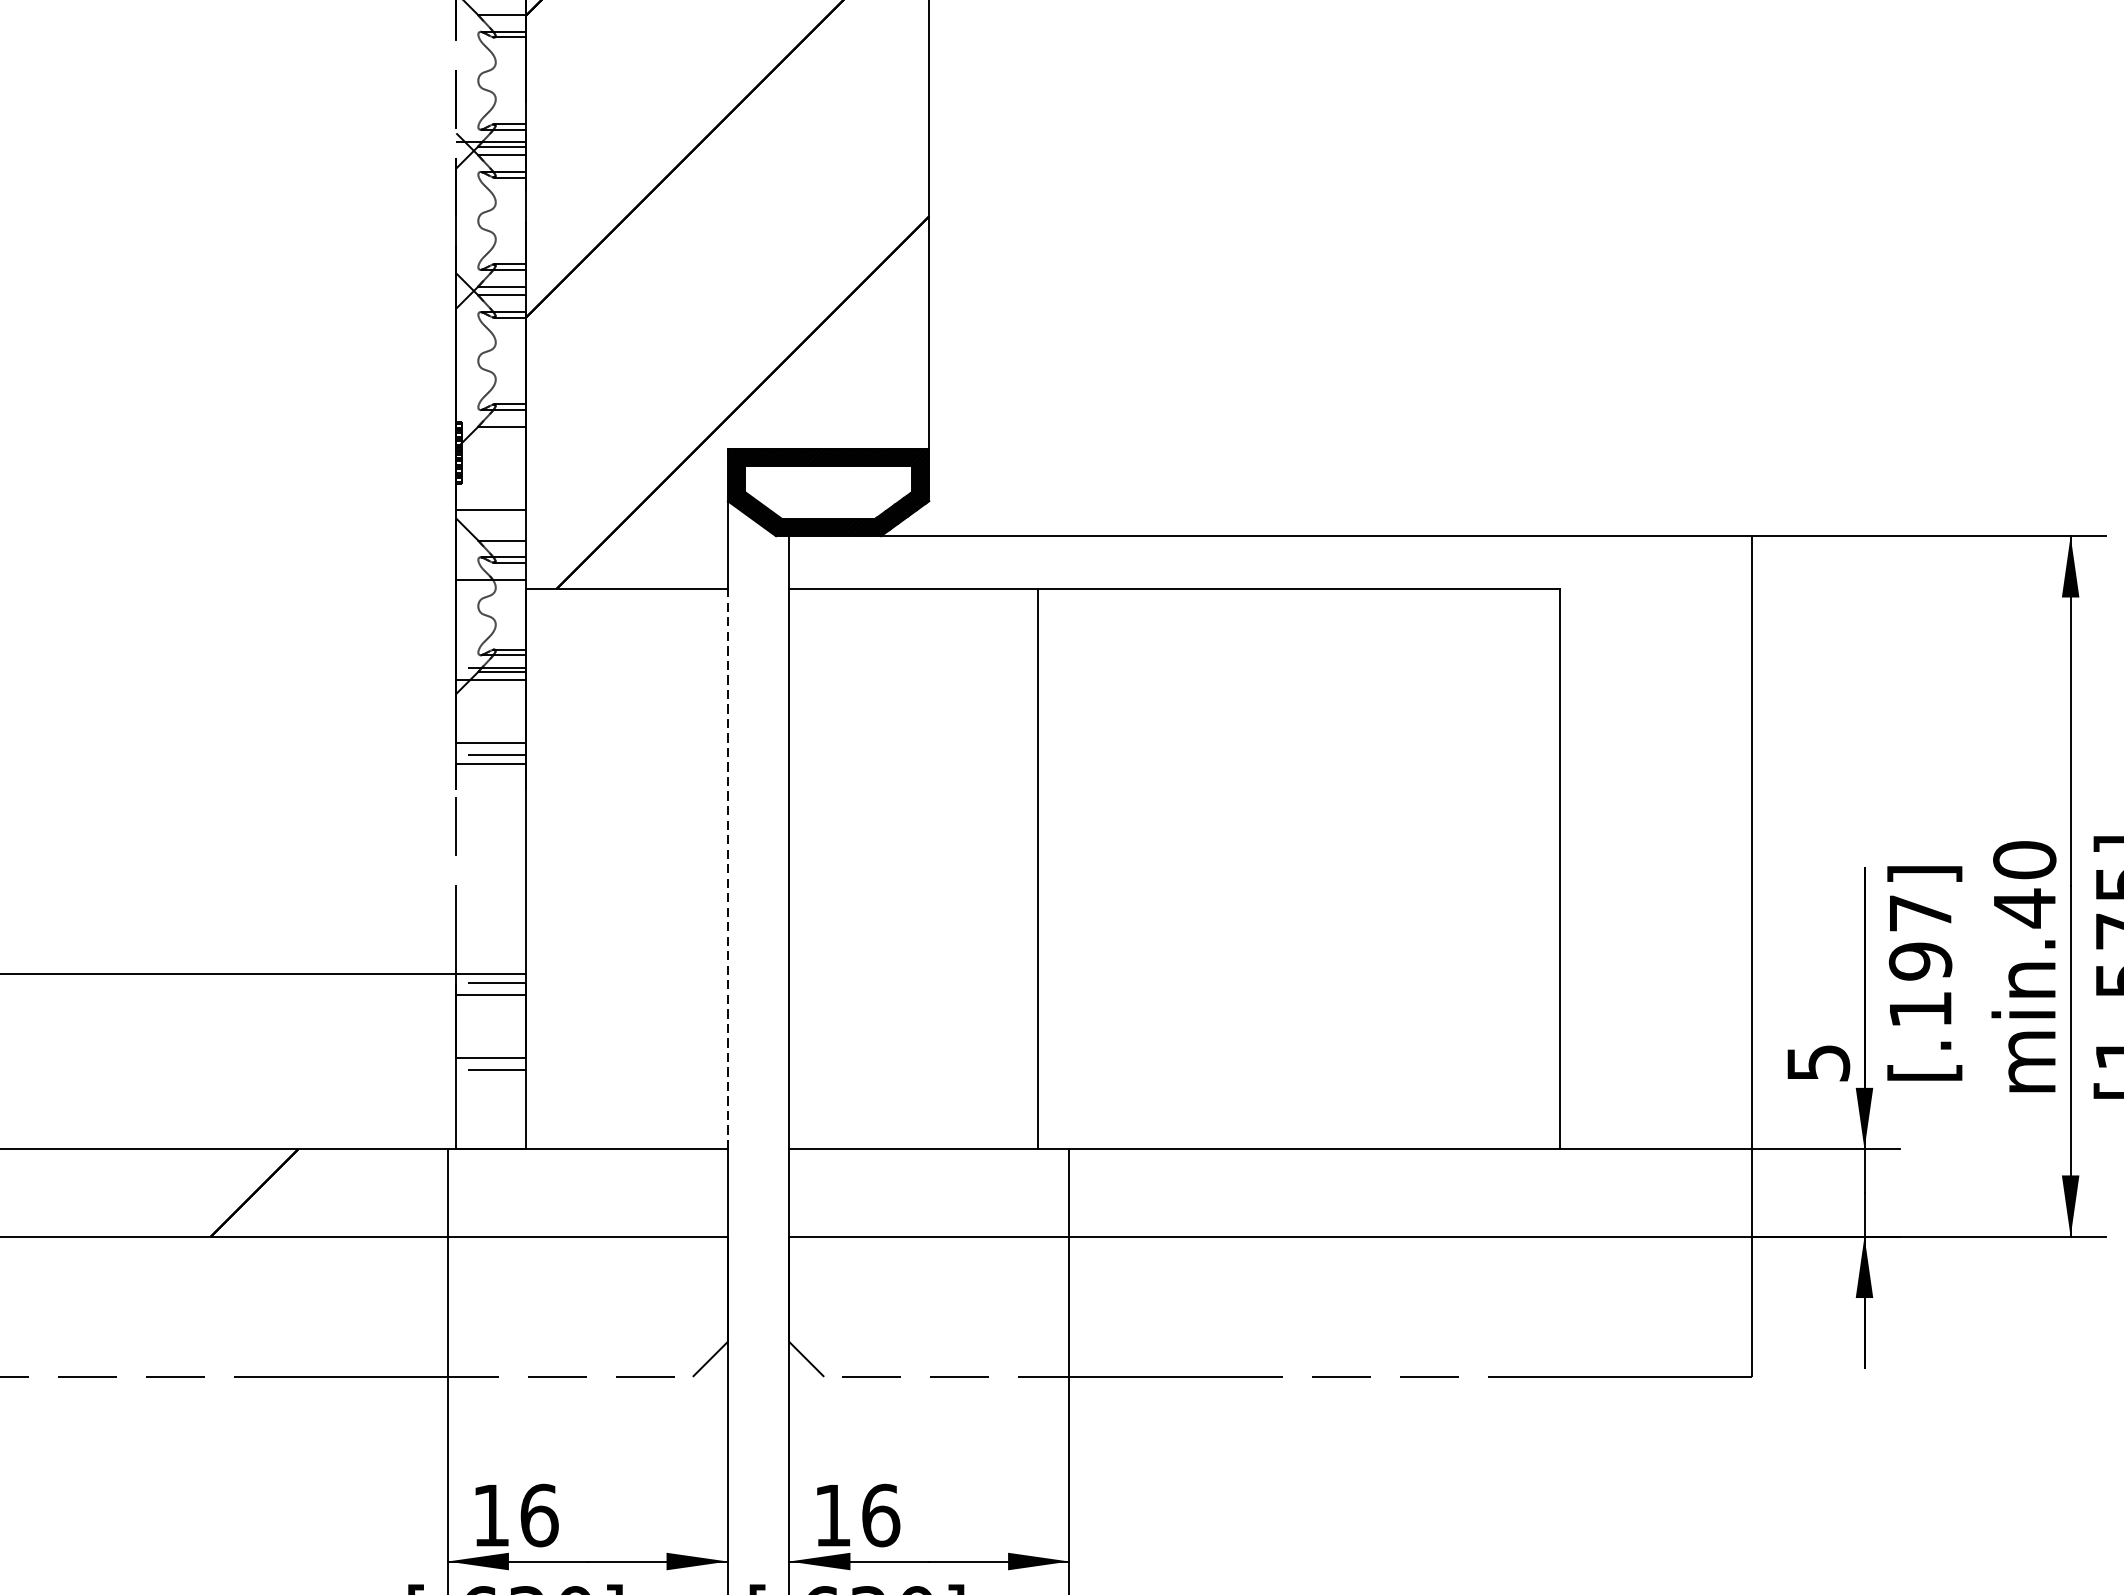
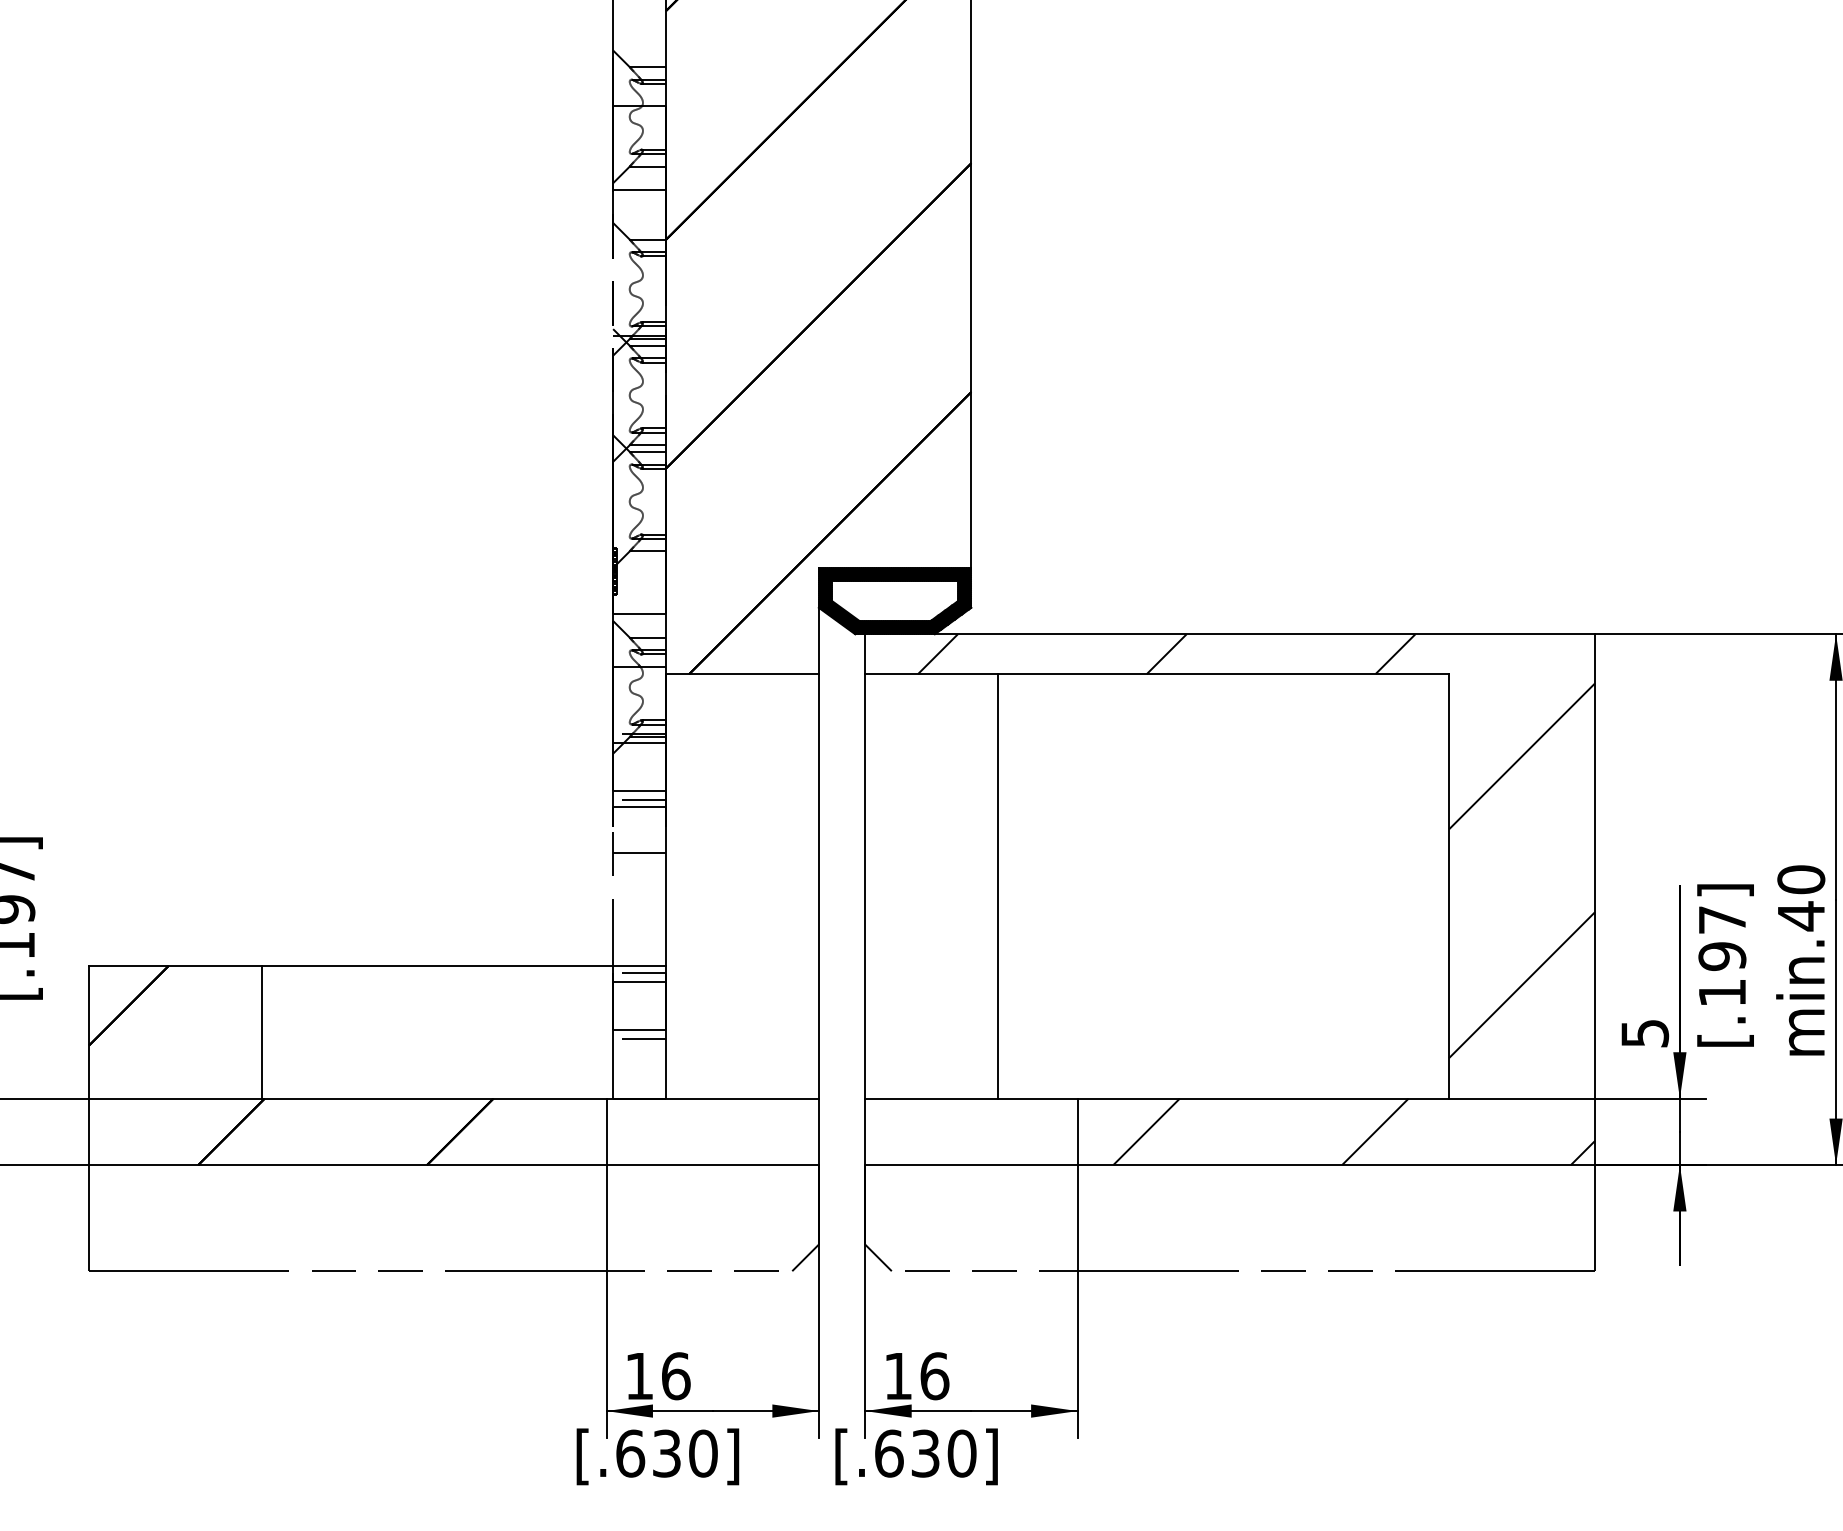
line: (491, 825) -> (639, 853), added
line: (727, 867) -> (818, 885), dashed -> solid
line: (1037, 869) -> (997, 886), moved
hatch: (1305, 886) -> (1256, 899), added

